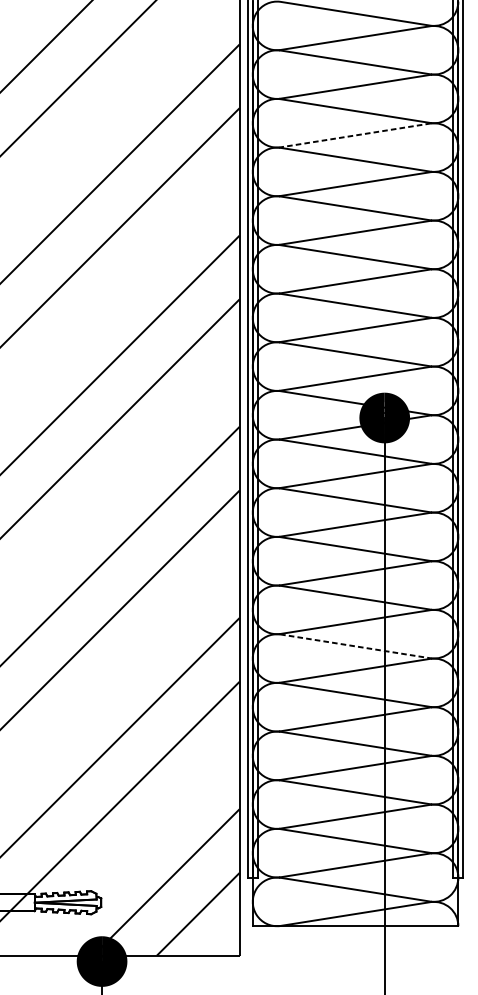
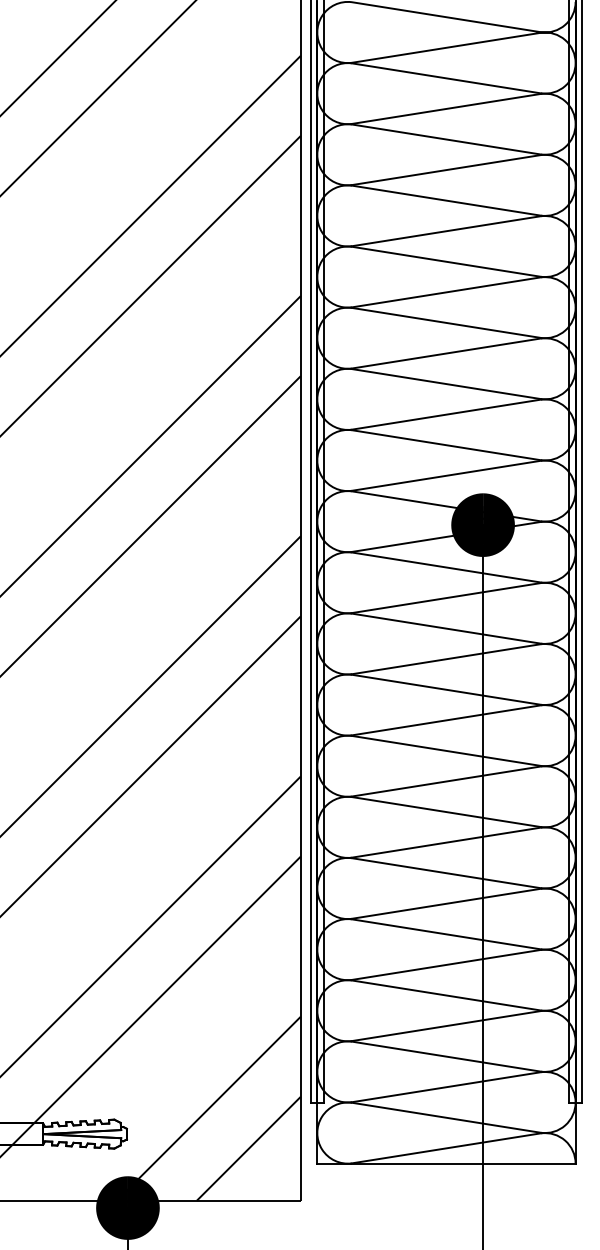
line: (355, 135) -> (446, 170), dashed -> solid
line: (355, 646) -> (446, 812), dashed -> solid

